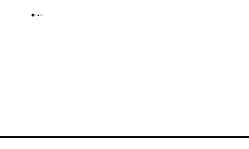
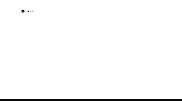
part: (37, 14) -> (27, 10), size x1.43

